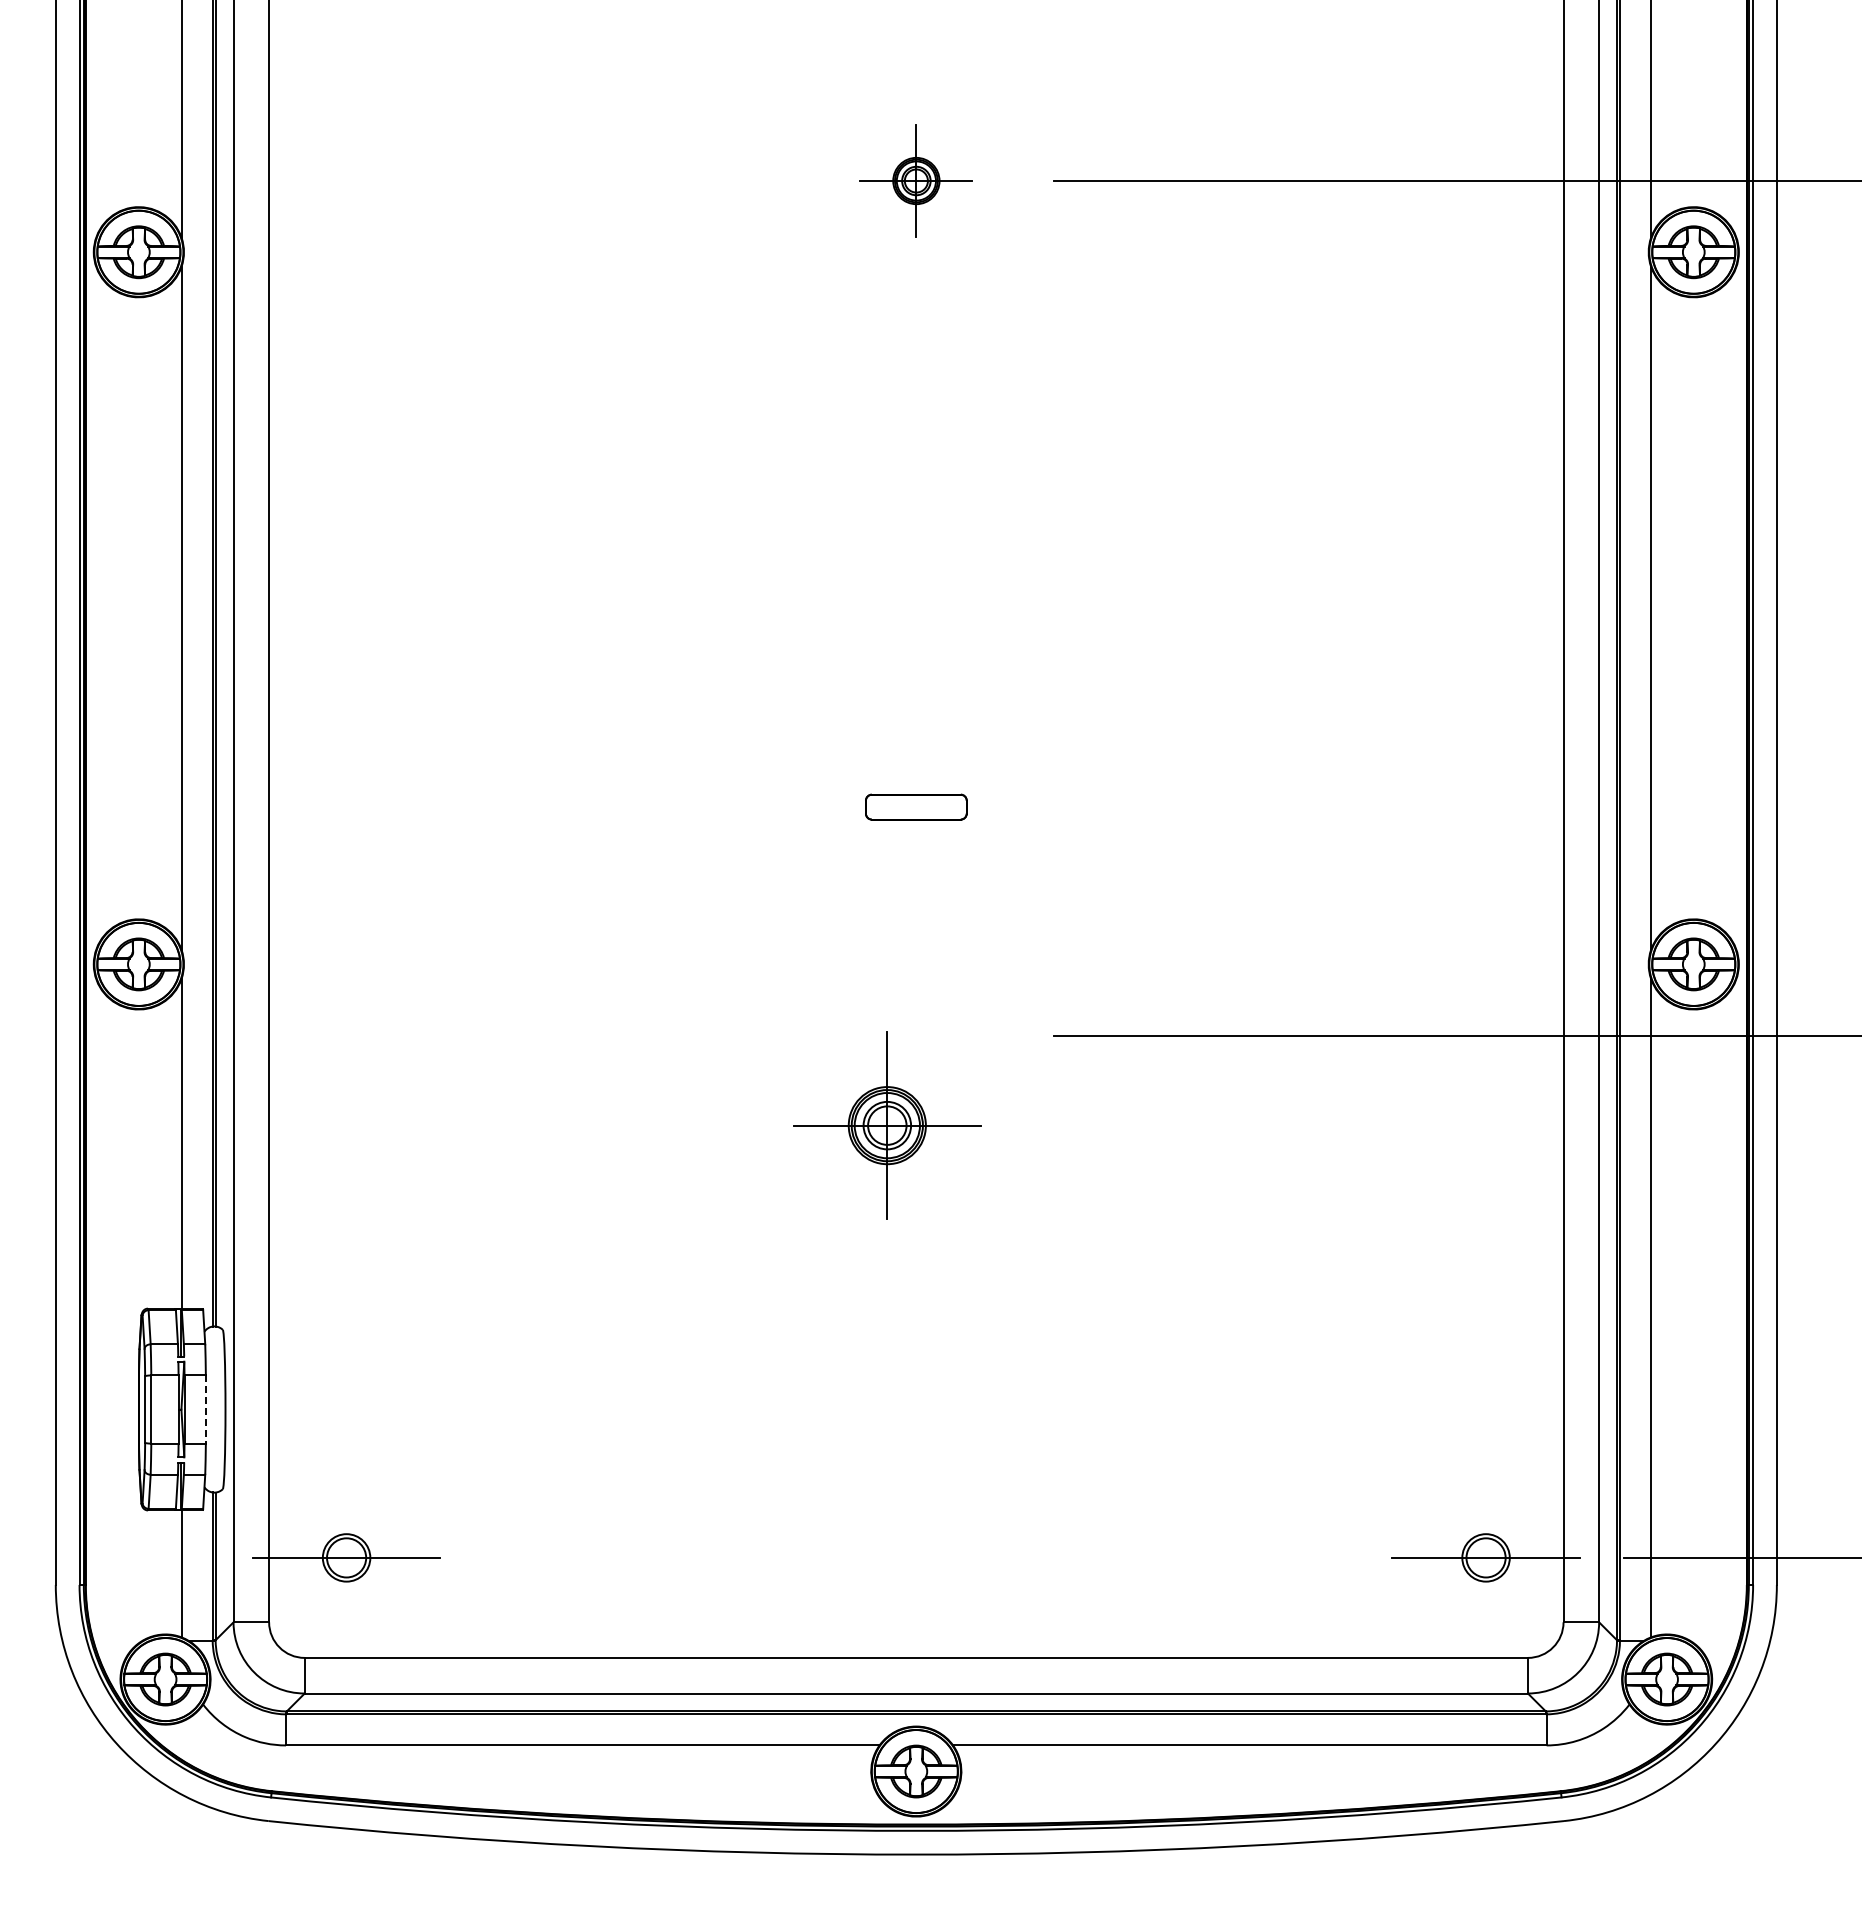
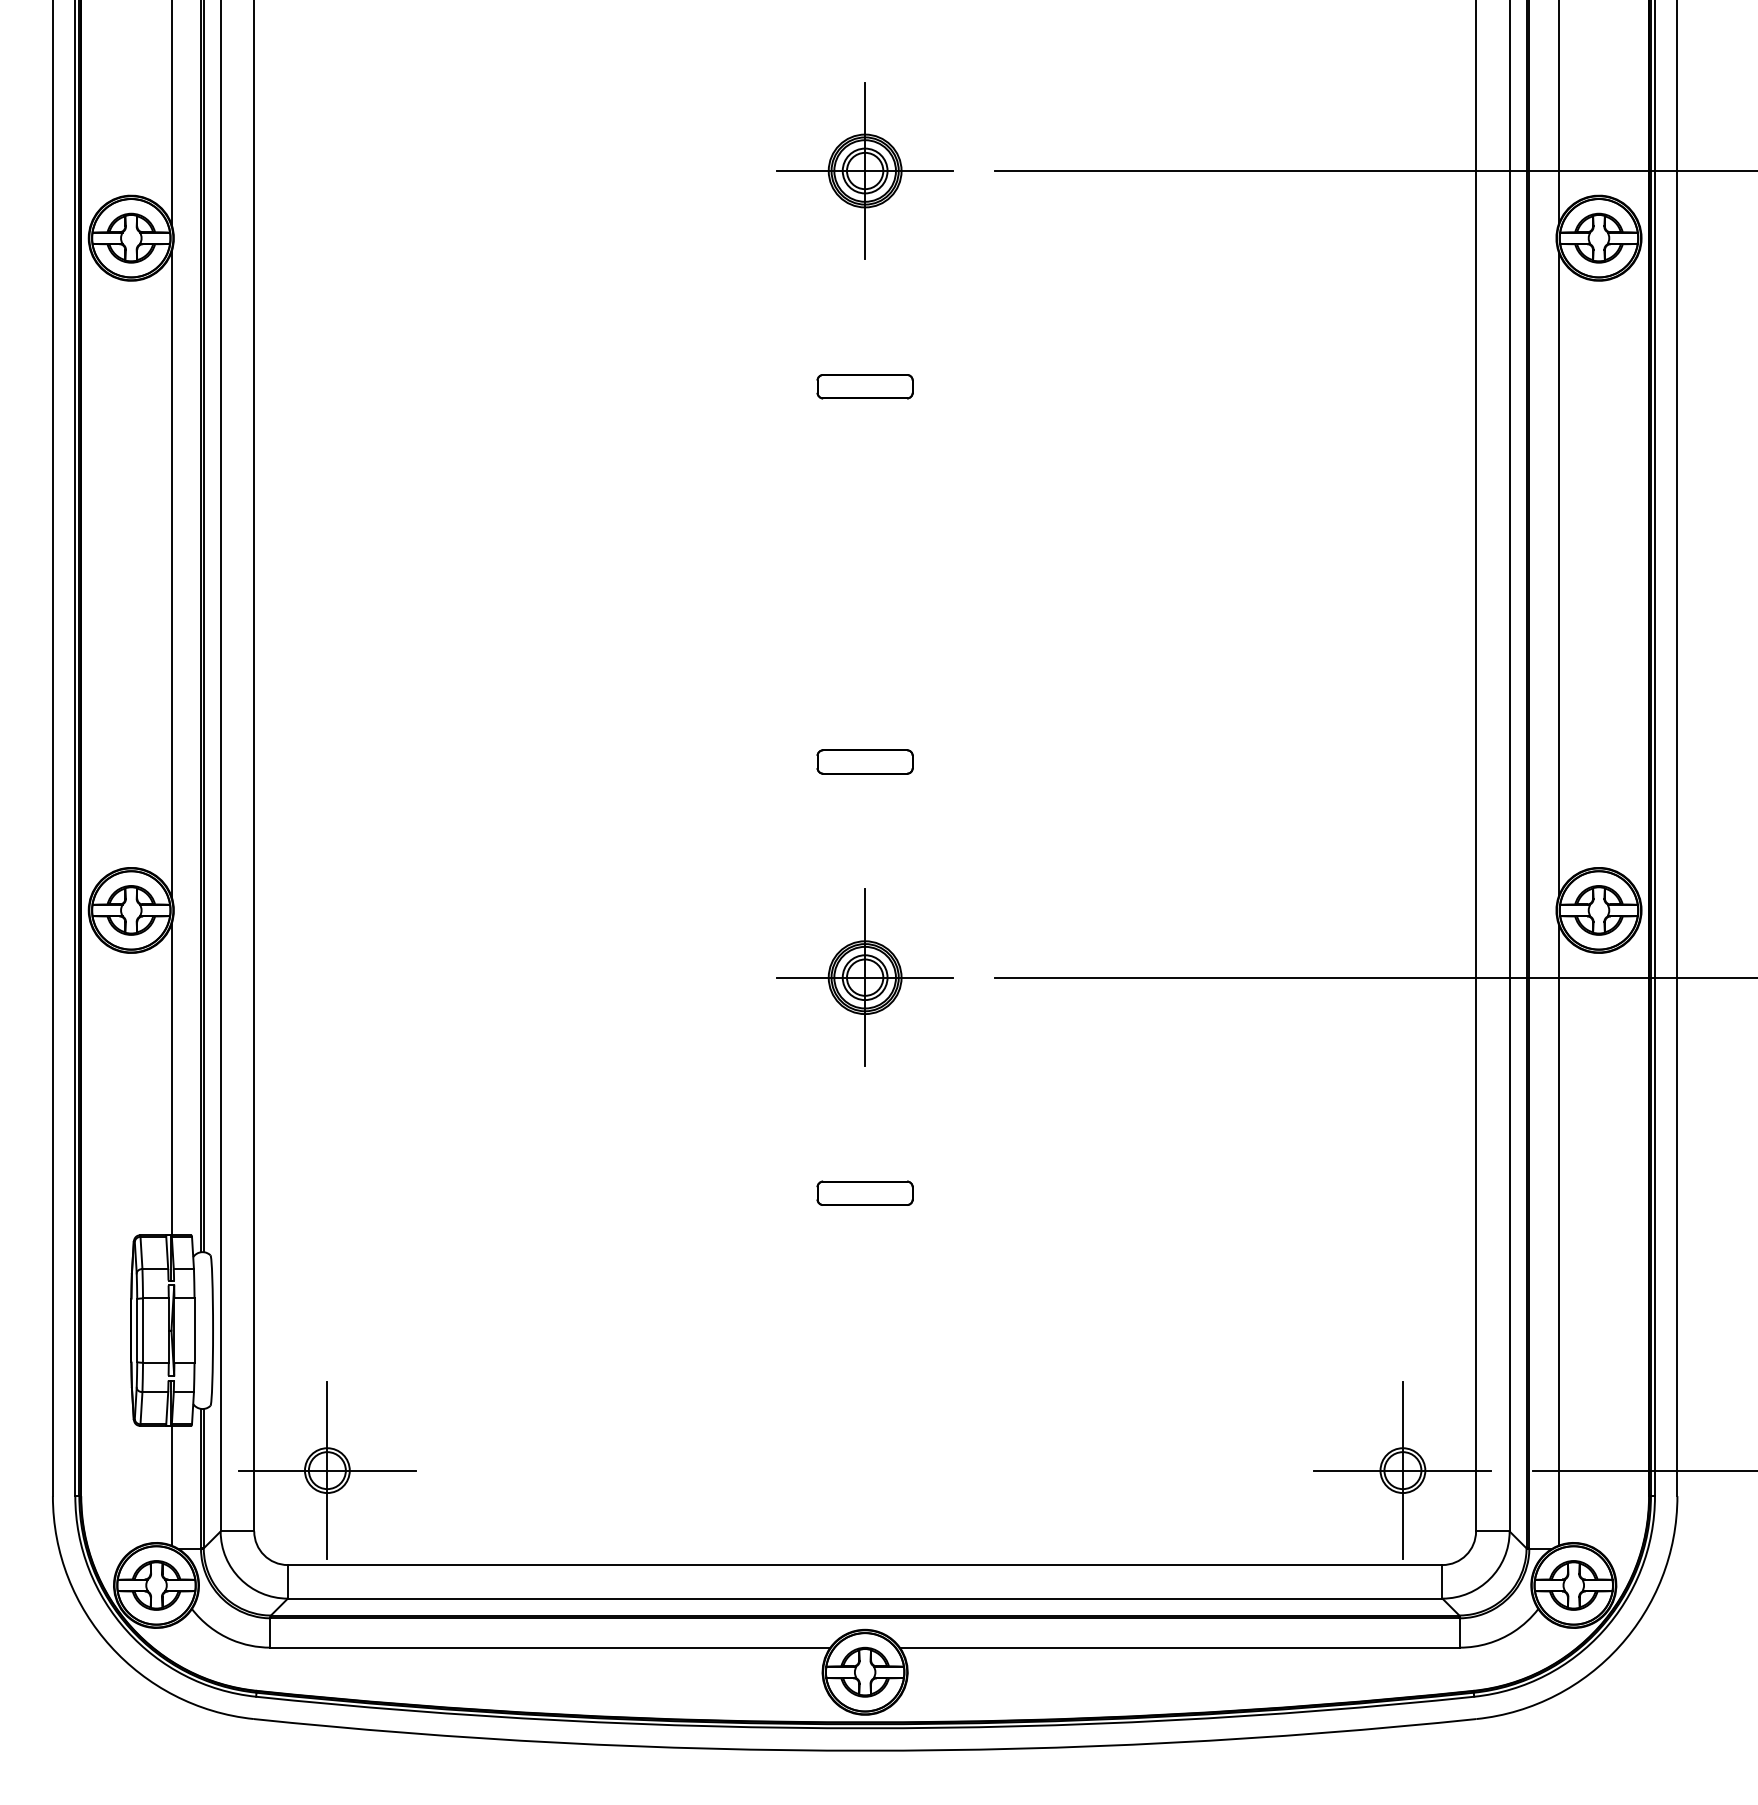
part: (916, 180) -> (865, 170), size x1.67
part: (916, 409) -> (865, 386), added
part: (887, 1125) -> (865, 977), moved
part: (916, 1263) -> (865, 1192), added
line: (205, 1410) -> (194, 1331), dashed -> solid
line: (346, 1557) -> (327, 1470), added
line: (1486, 1557) -> (1403, 1470), added

